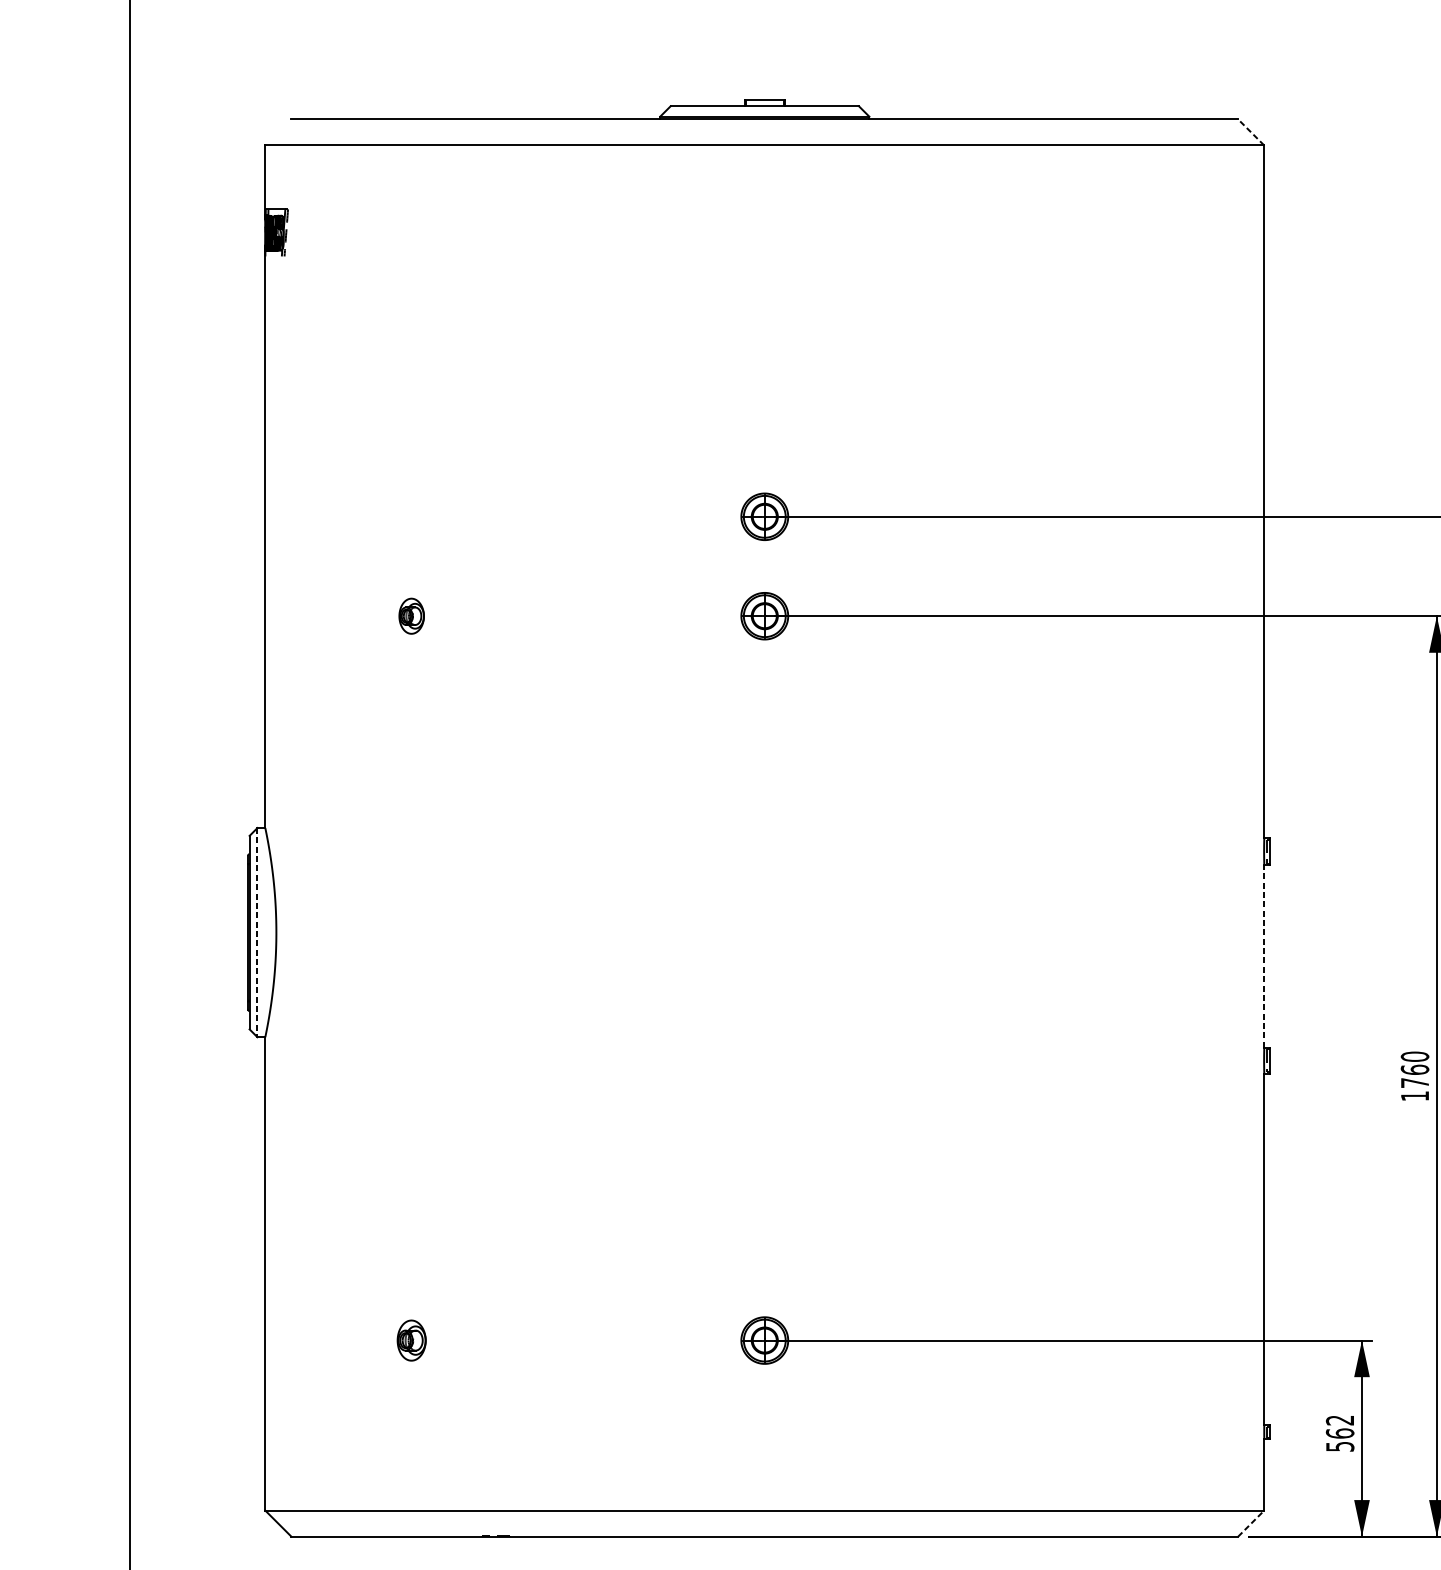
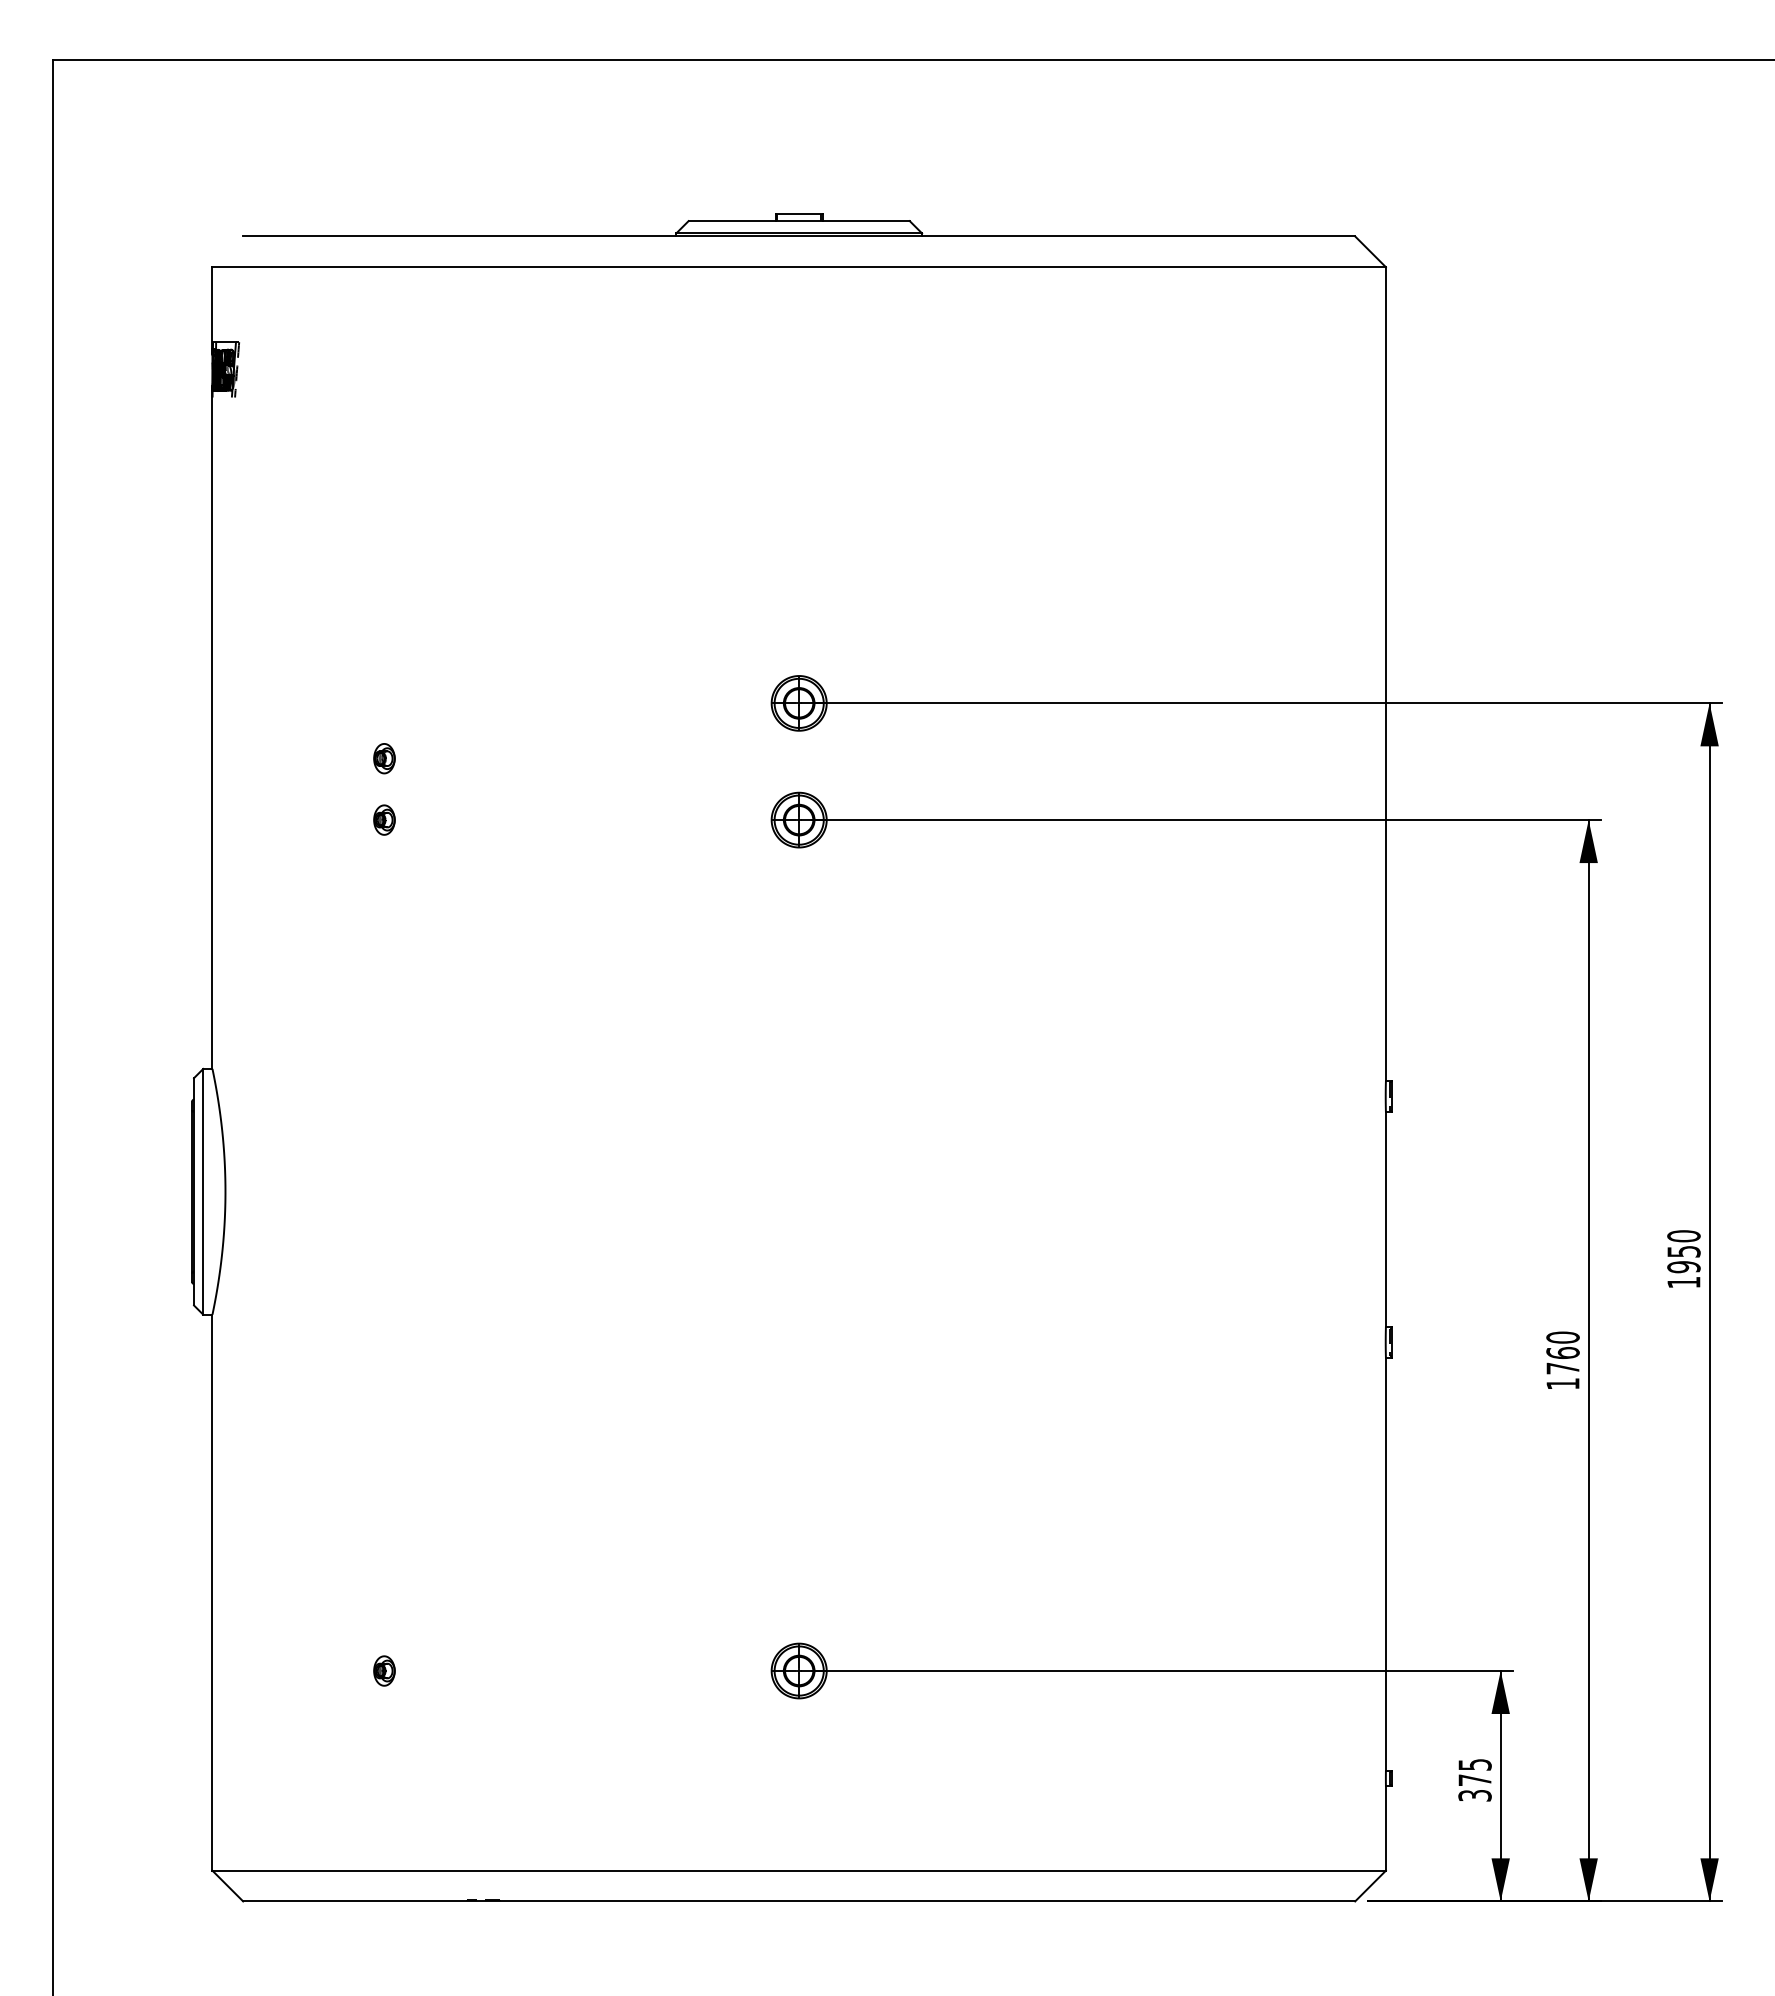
line: (1251, 132) -> (1370, 251), dashed -> solid
part: (411, 563) -> (384, 758), added
part: (411, 615) -> (384, 819), size x0.71
line: (257, 932) -> (203, 1191), dashed -> solid
line: (1263, 956) -> (1385, 1219), dashed -> solid
part: (411, 1340) -> (384, 1670), size x0.62
text: (1339, 1433) -> (1474, 1780), 562 -> 375
line: (1251, 1524) -> (1370, 1886), dashed -> solid

